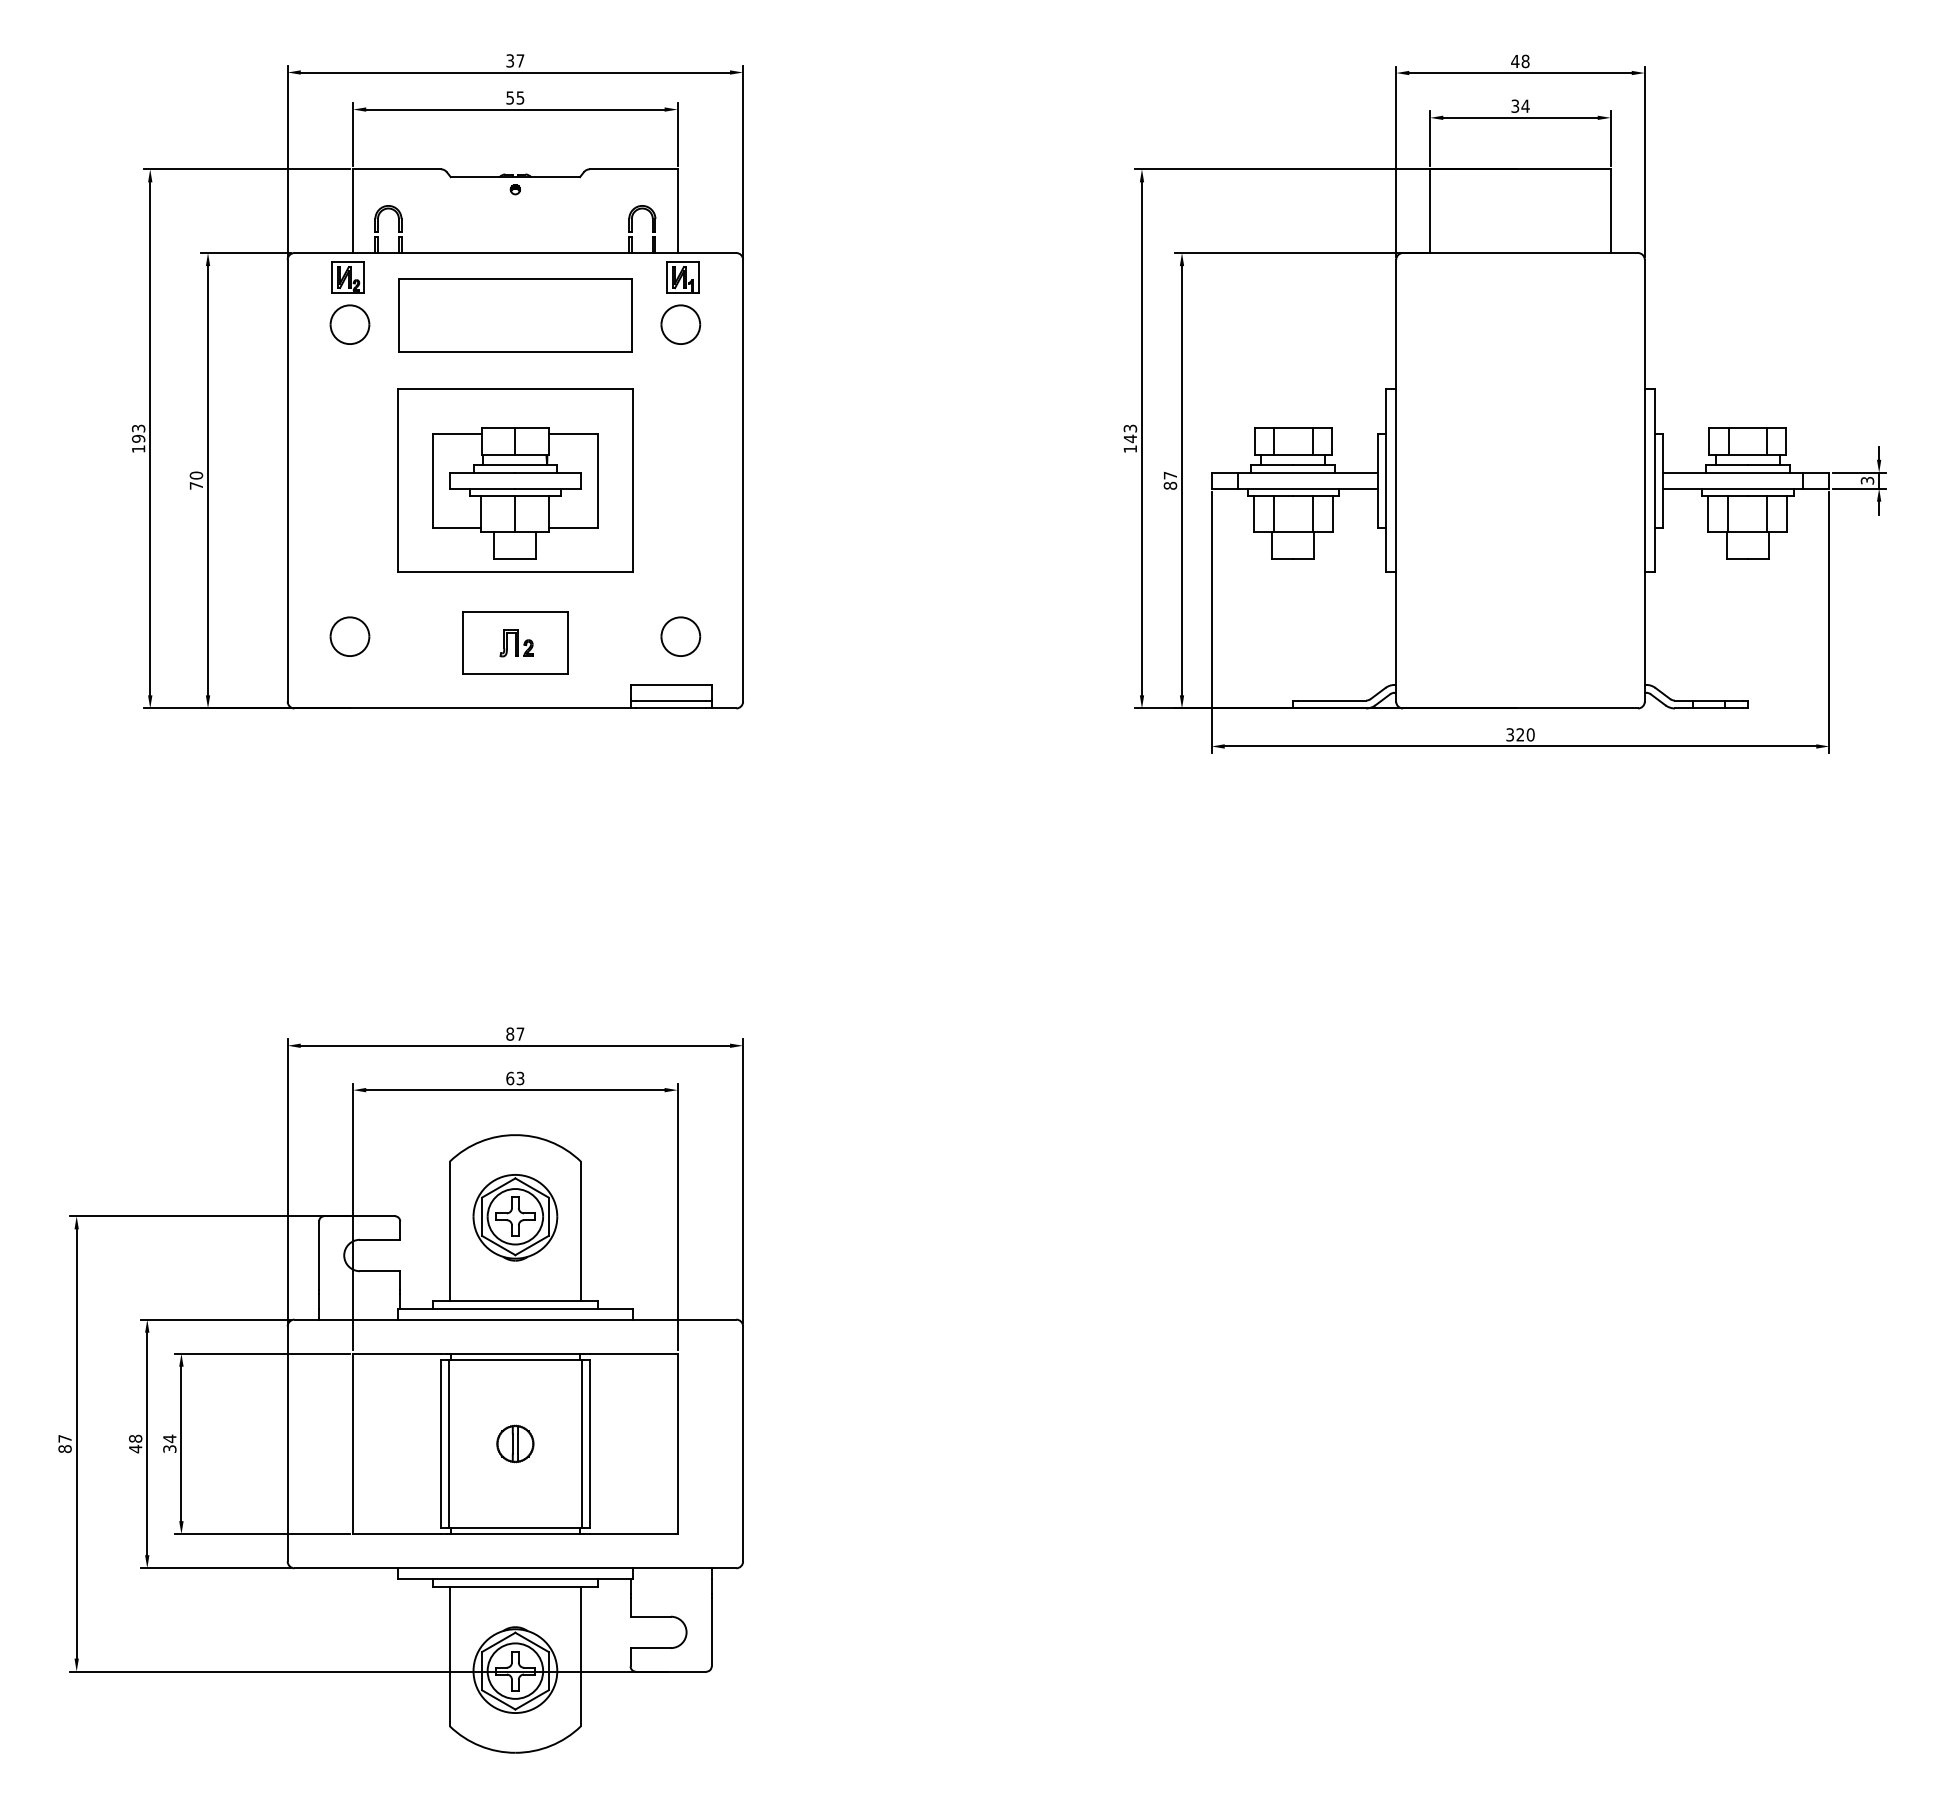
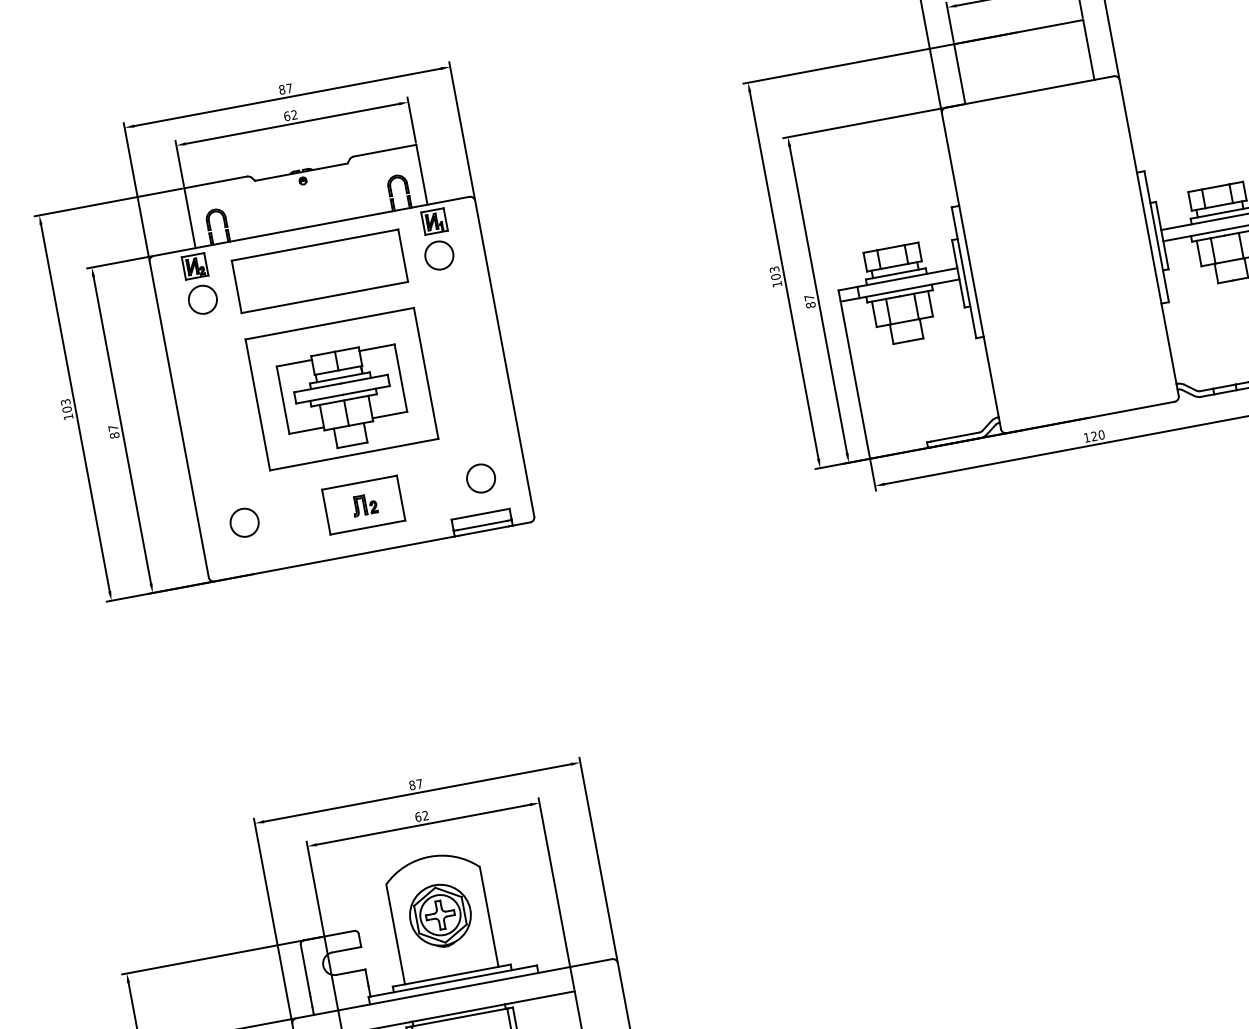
text: (510, 60) -> (282, 89), 37 -> 87
text: (515, 97) -> (290, 115), 55 -> 62
text: (138, 438) -> (66, 409), 193 -> 103
text: (1130, 438) -> (775, 276), 143 -> 103
text: (196, 480) -> (114, 431), 70 -> 87
text: (1509, 734) -> (1086, 437), 320 -> 120
text: (520, 1078) -> (425, 815), 63 -> 62

